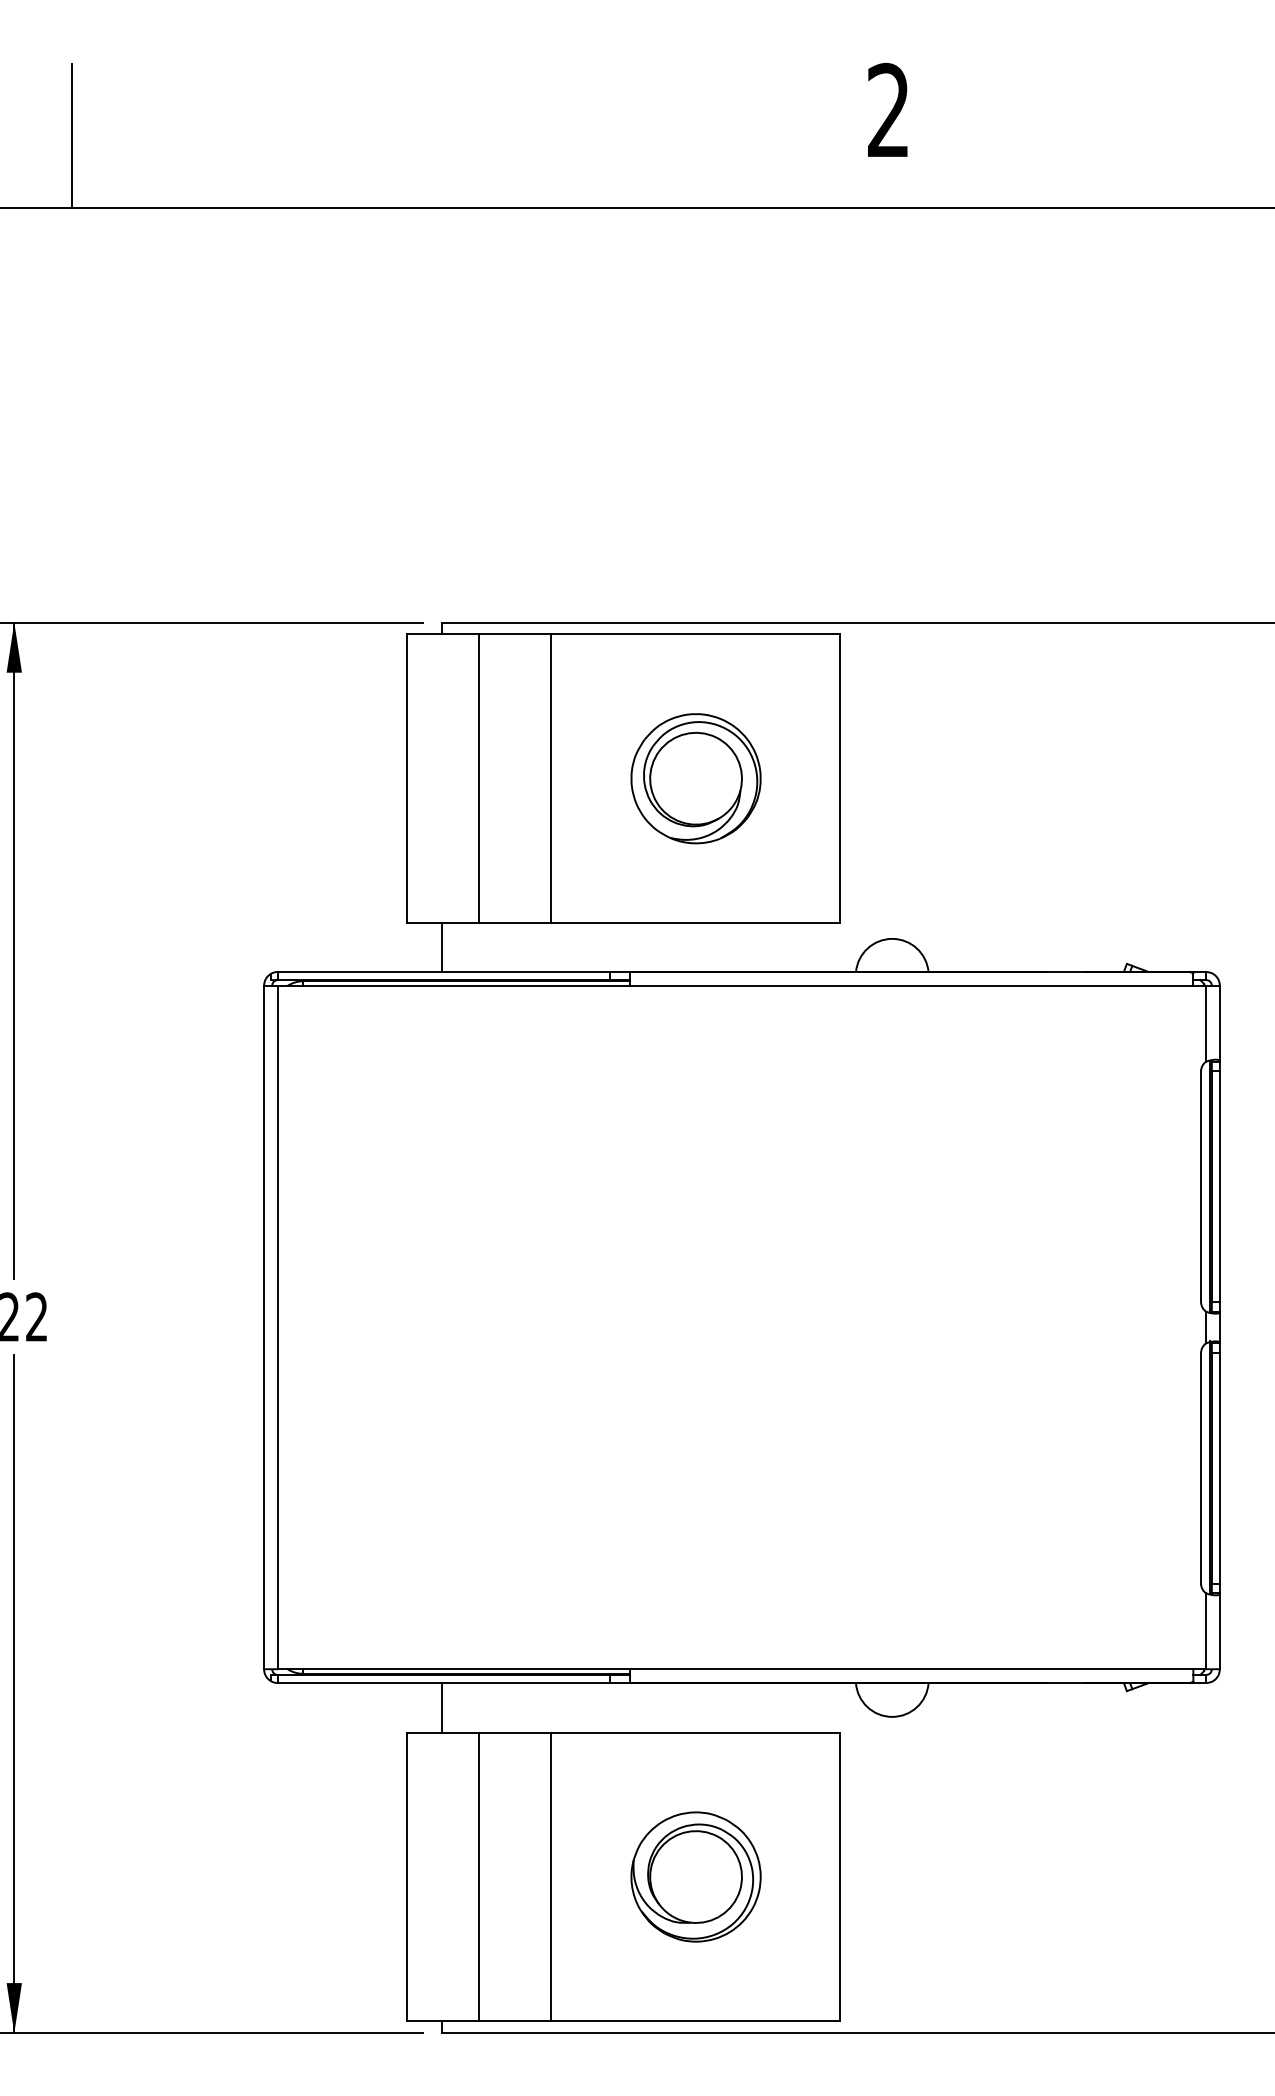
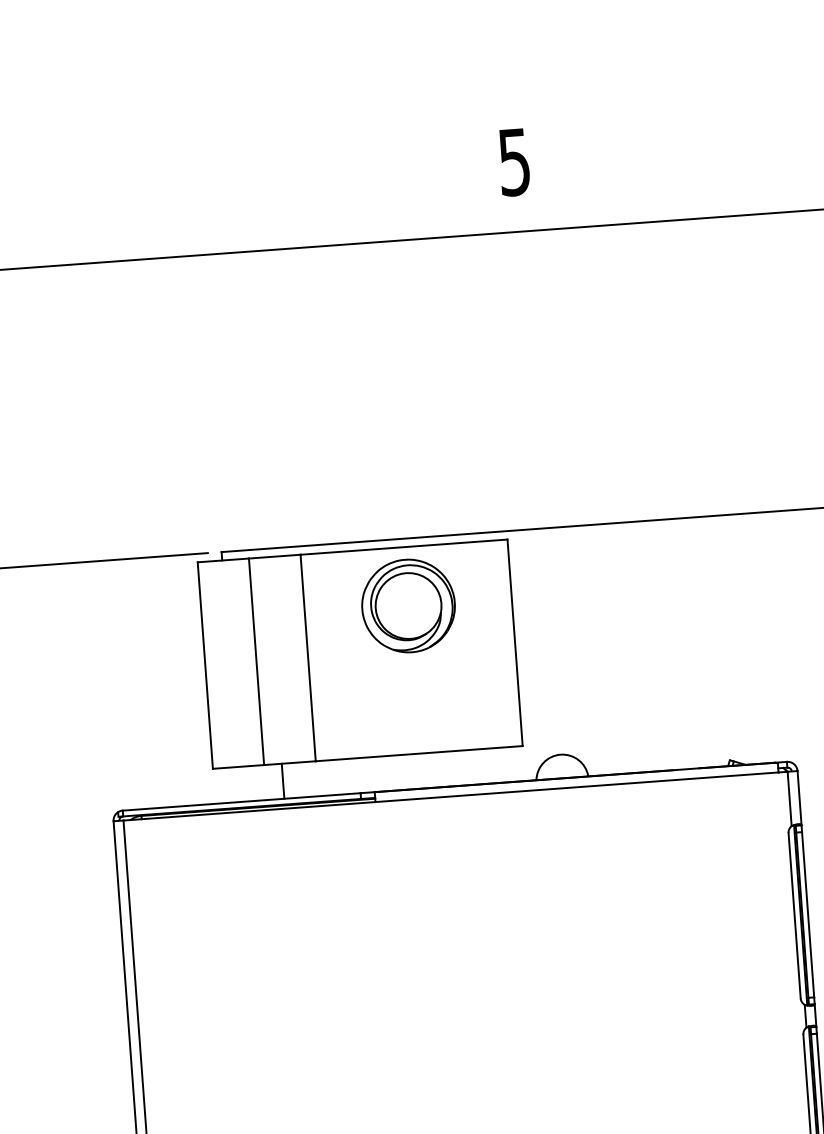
text: (888, 110) -> (514, 162), 2 -> 5
part: (695, 778) -> (408, 605), moved
line: (441, 947) -> (282, 781), moved

